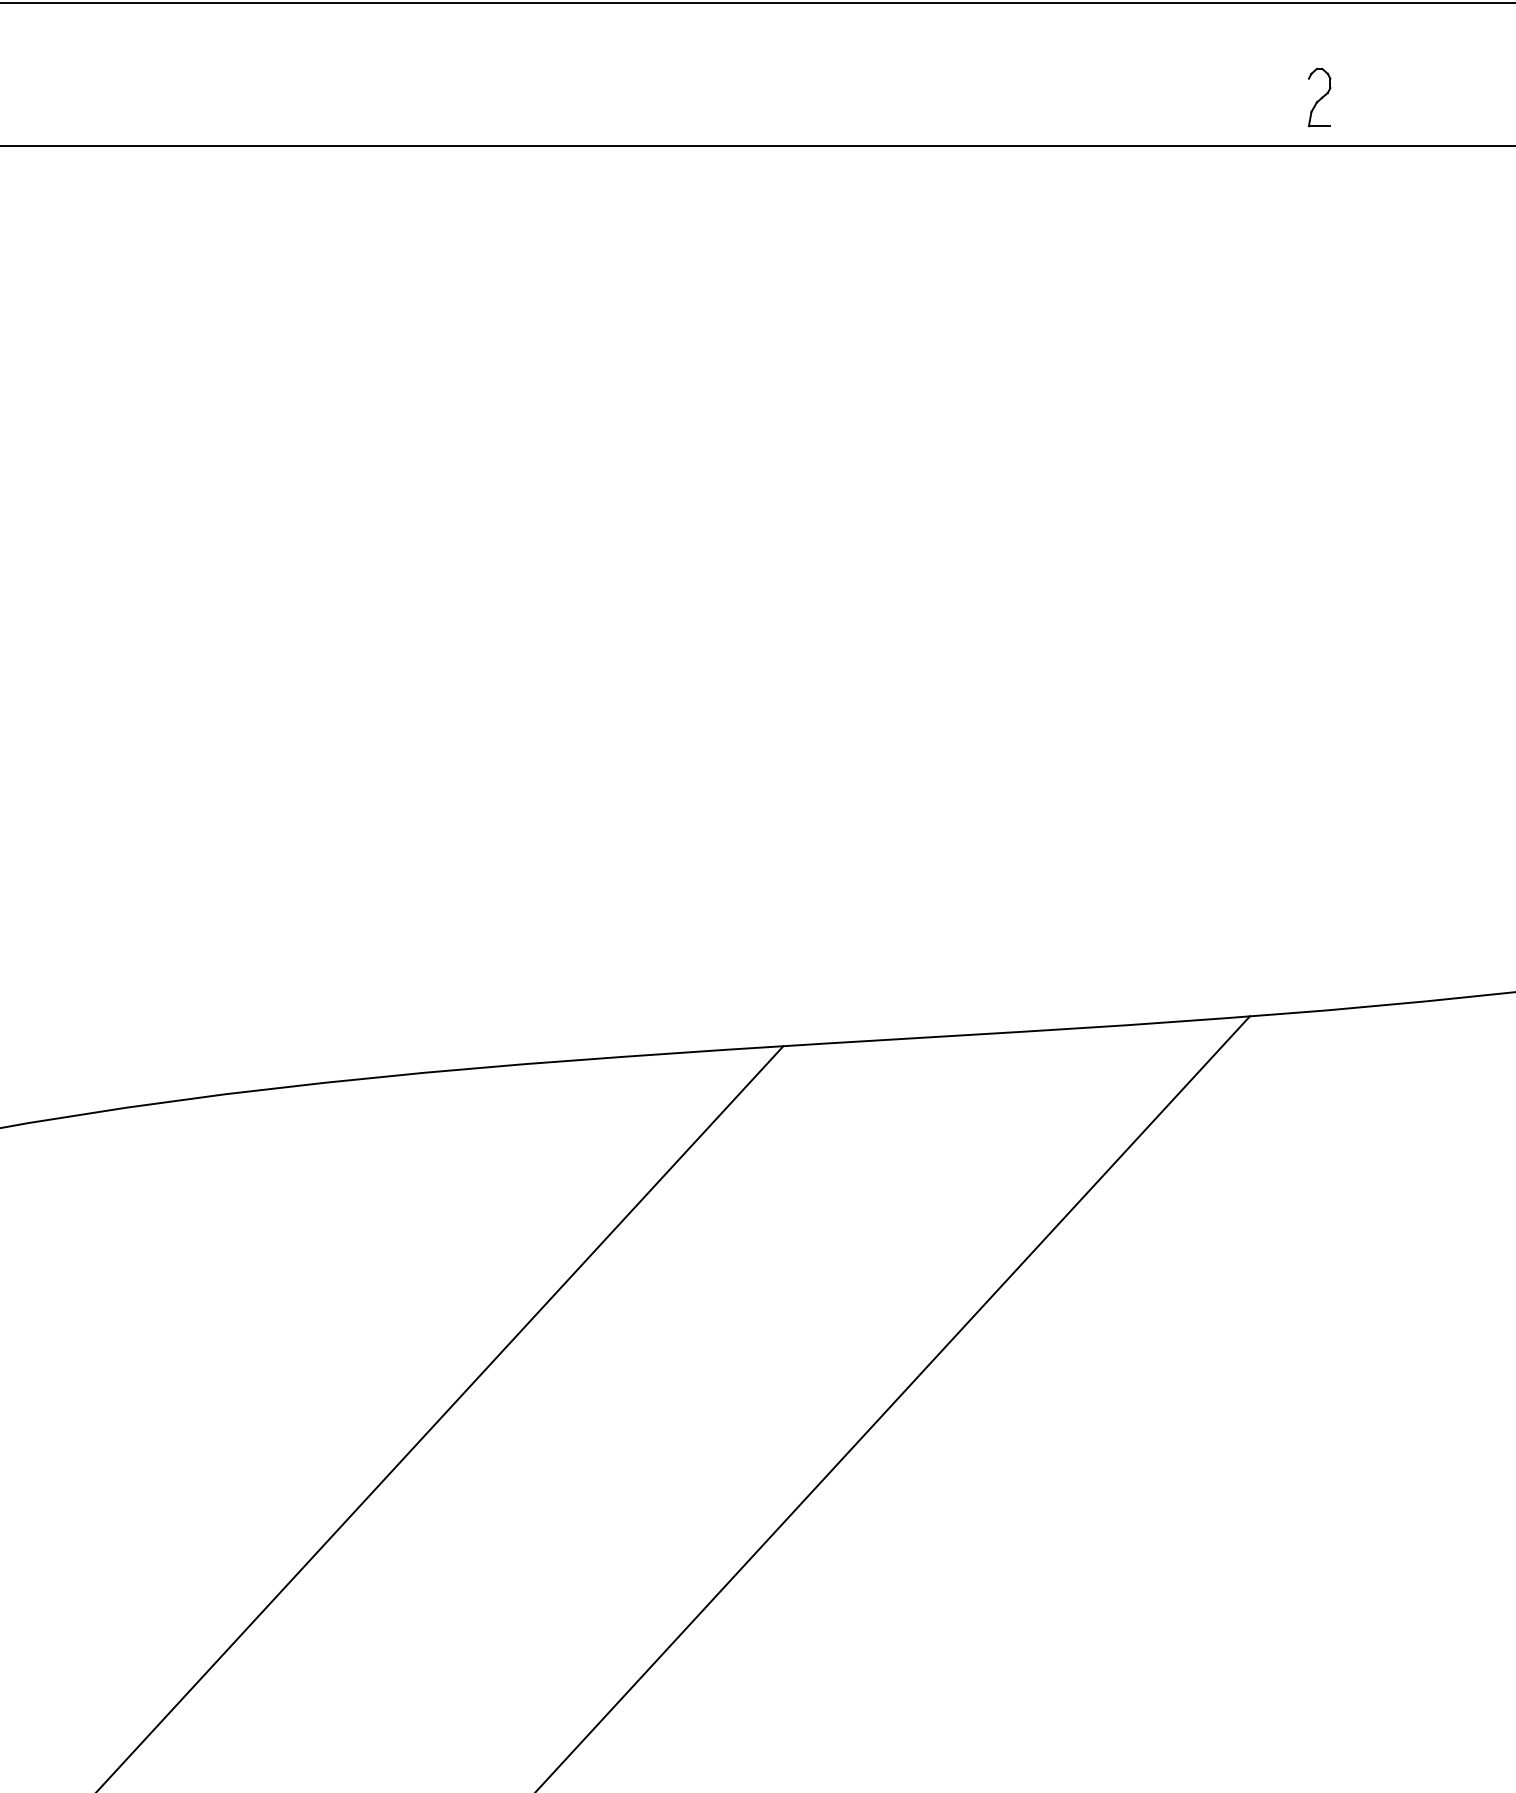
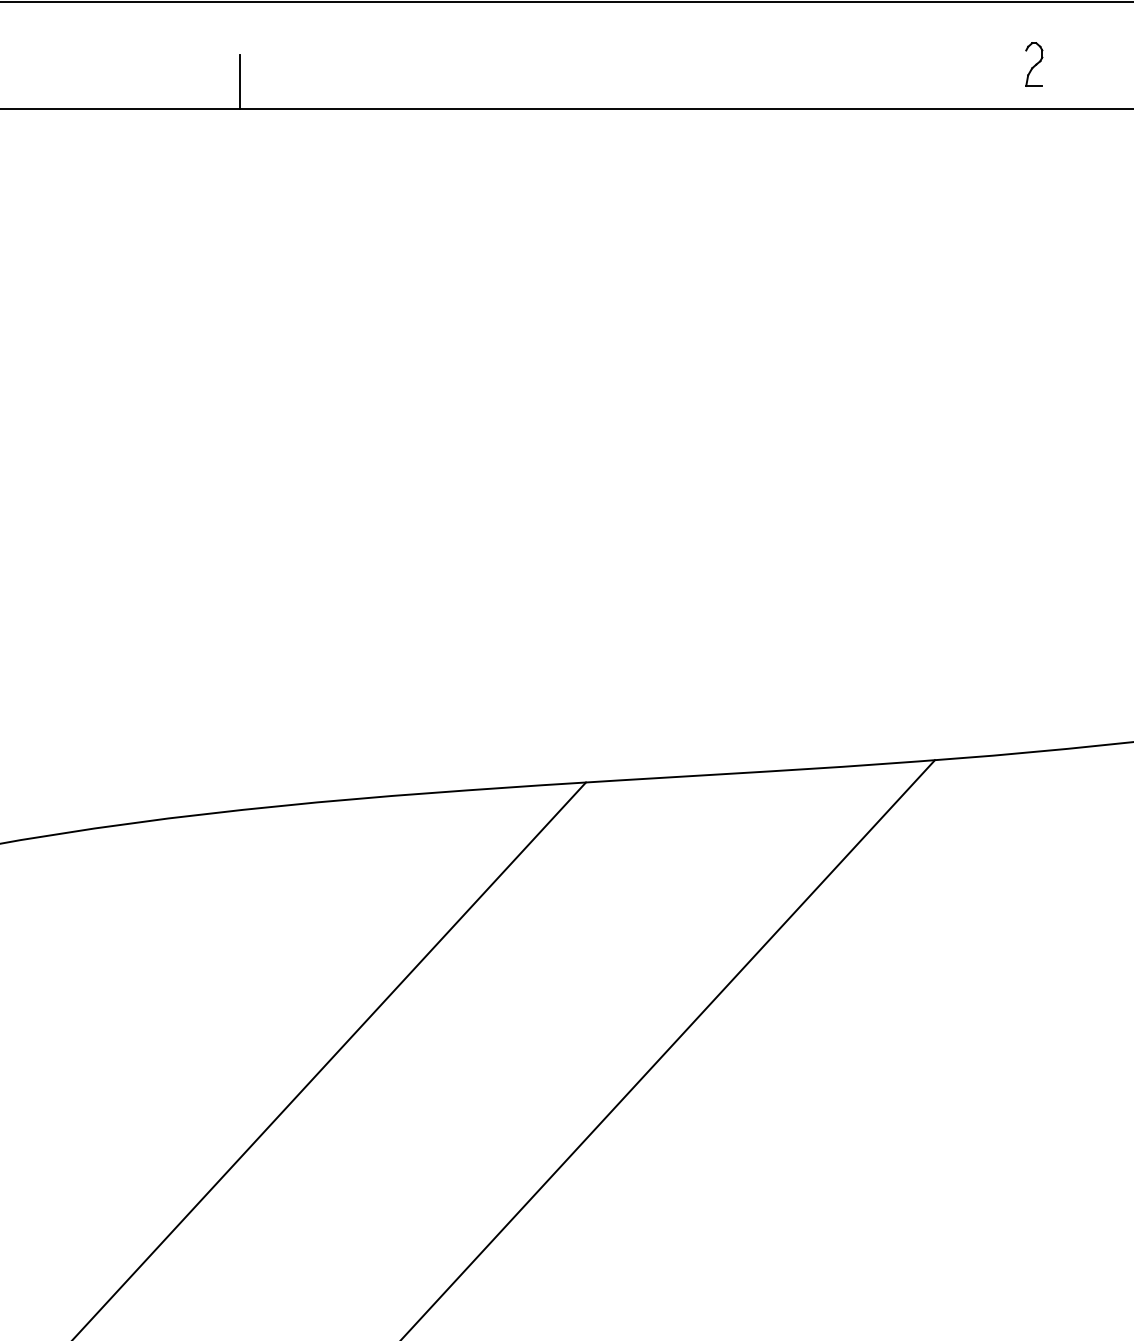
part: (1319, 97) -> (1034, 64), moved
line: (320, 109) -> (239, 81), added

